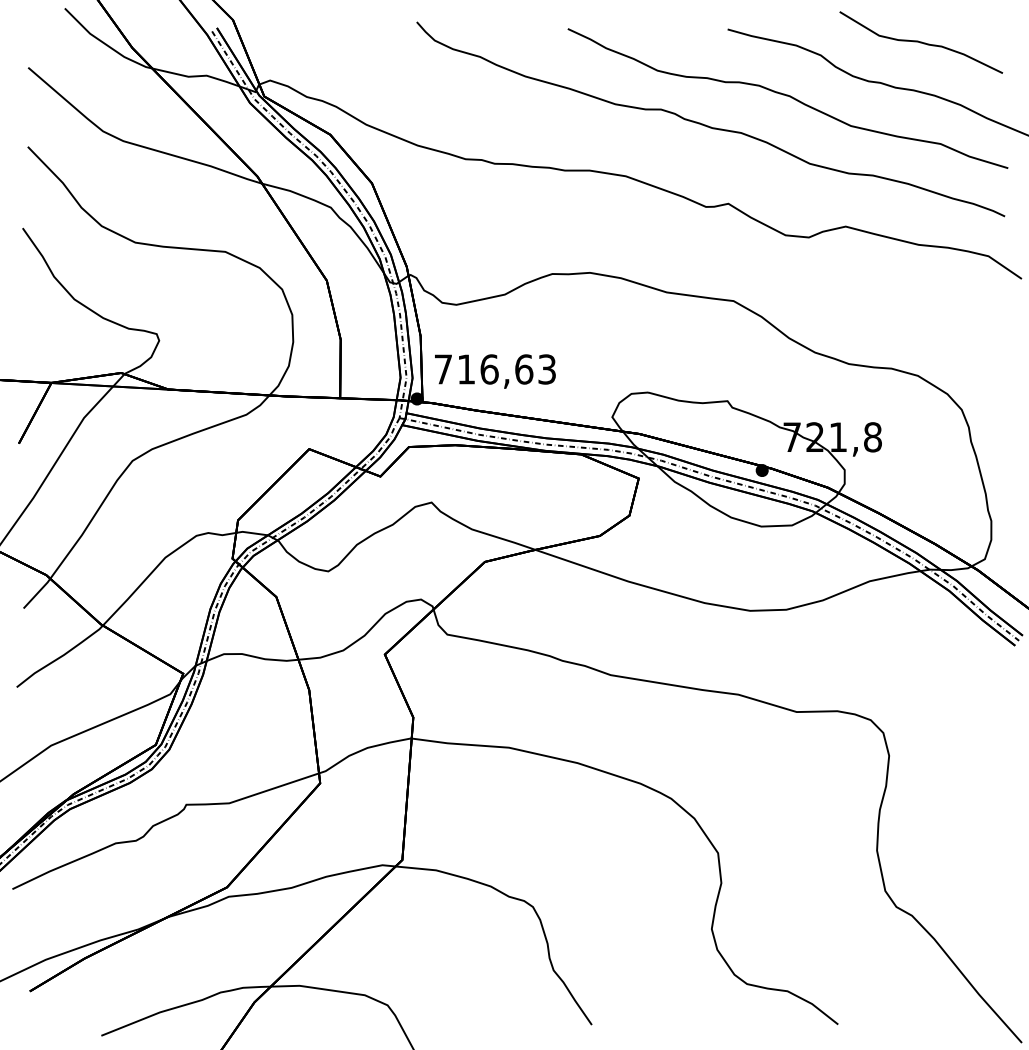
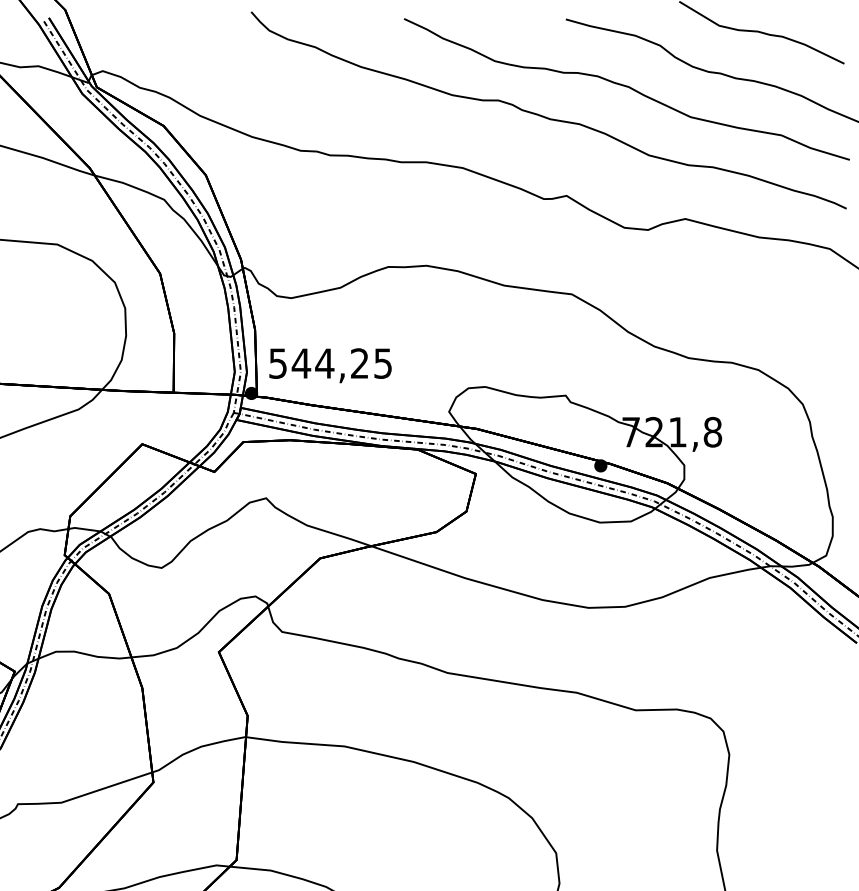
text: (494, 369) -> (329, 363), 716,63 -> 544,25

